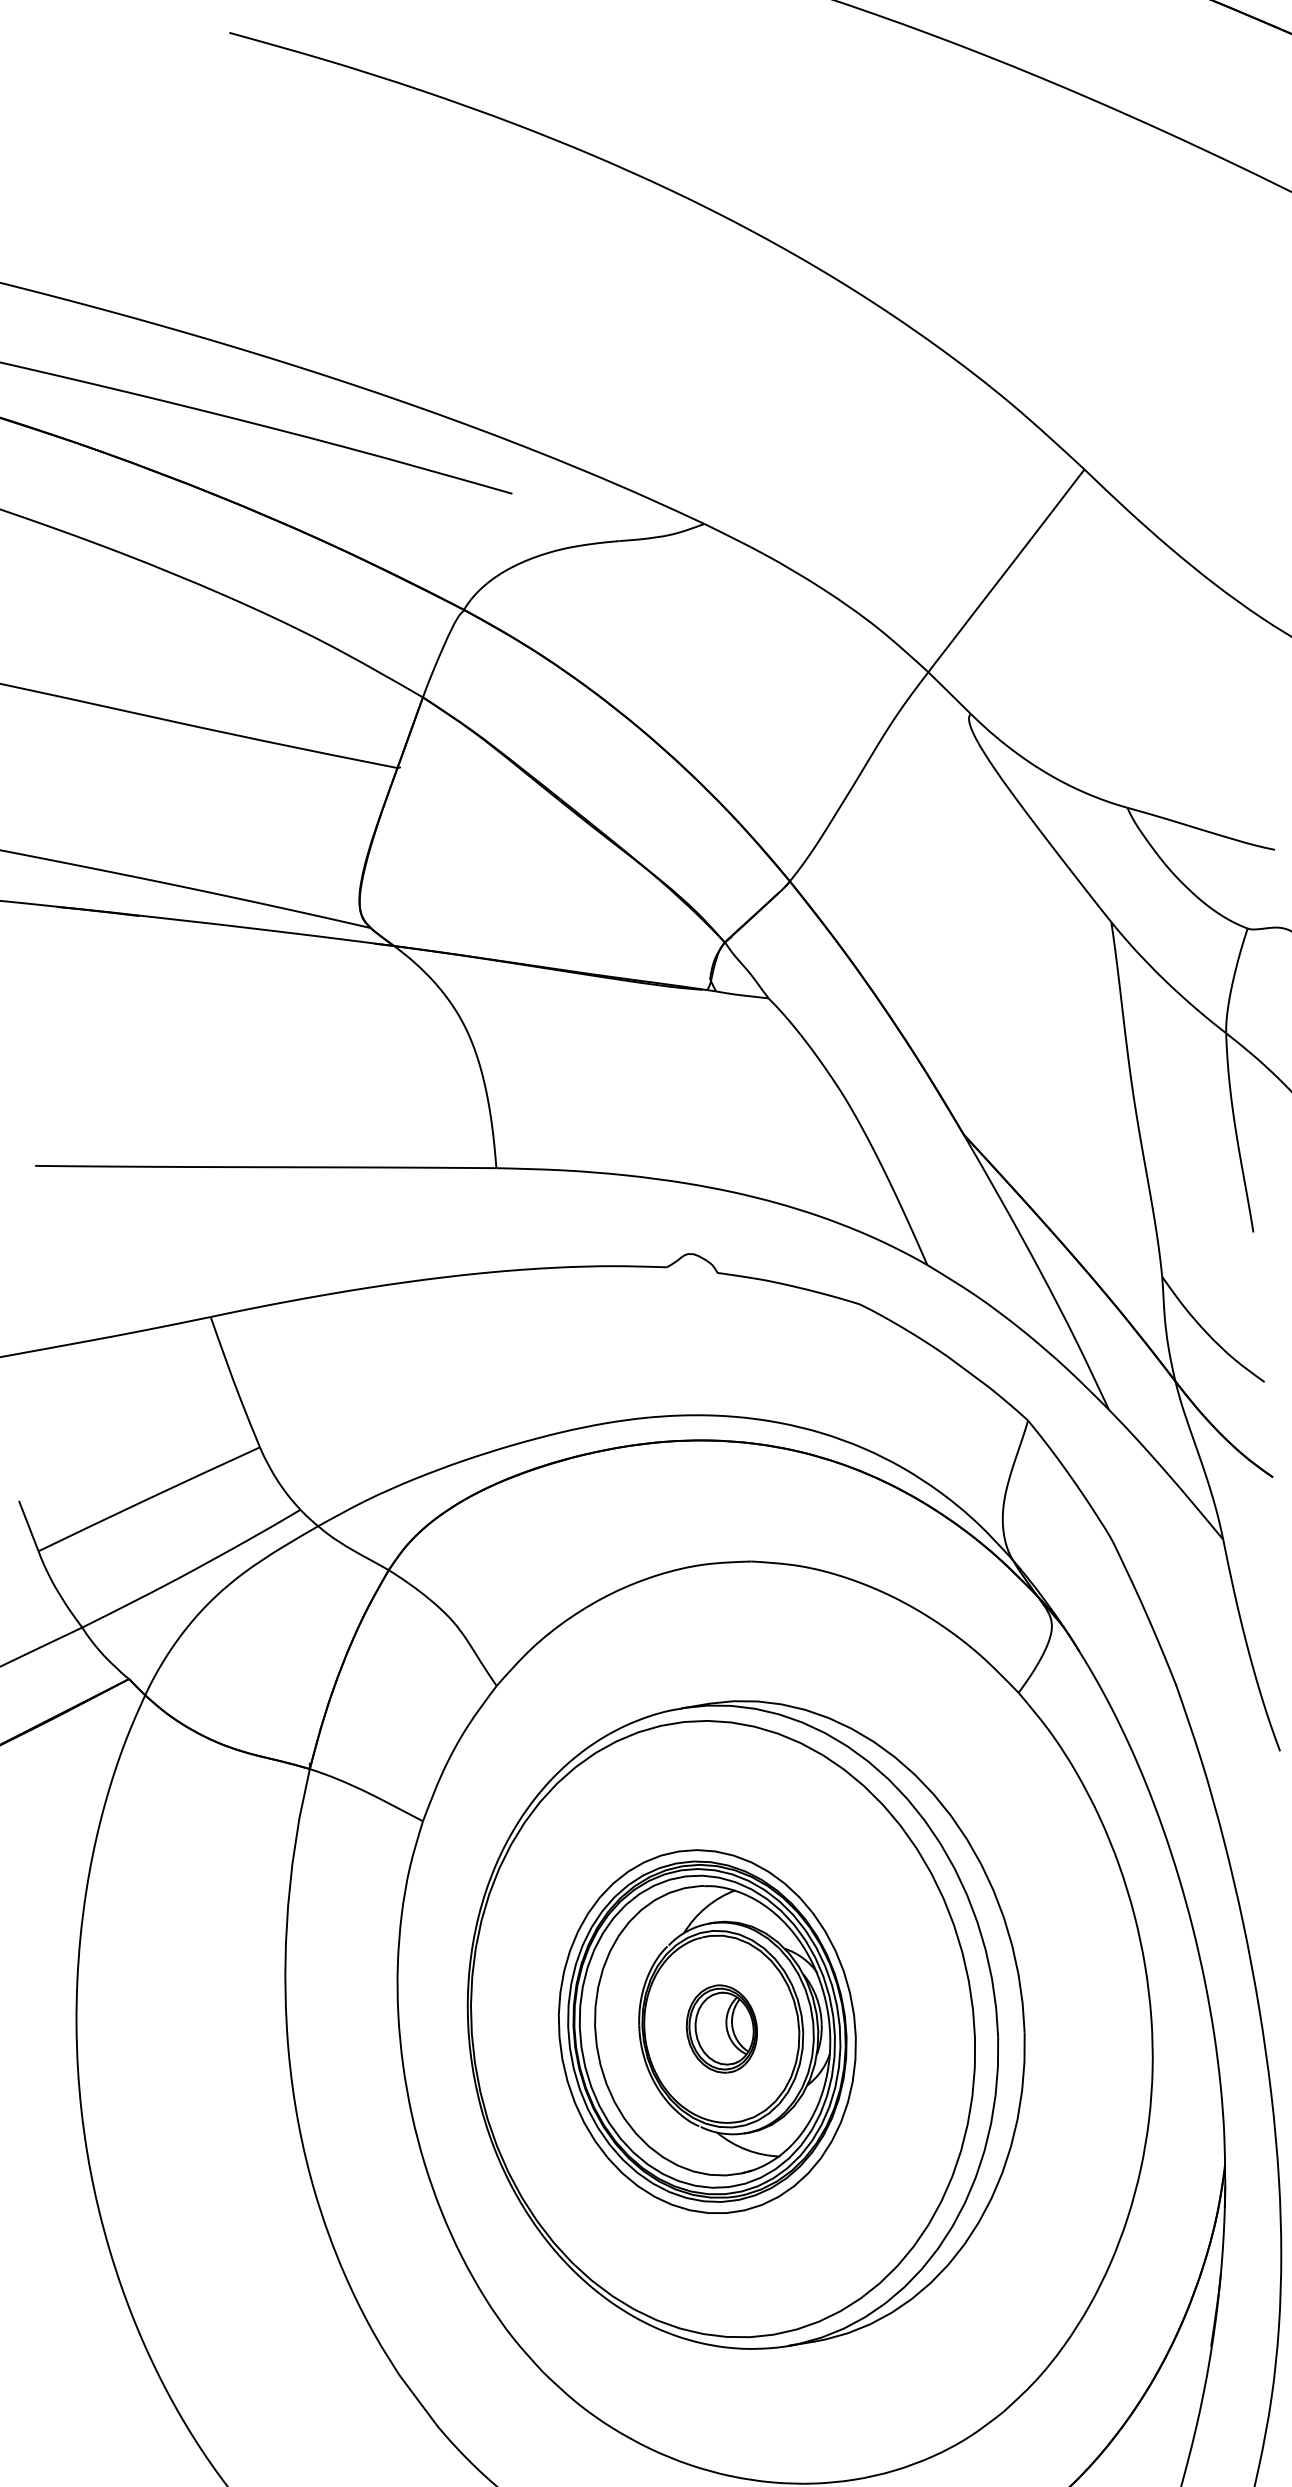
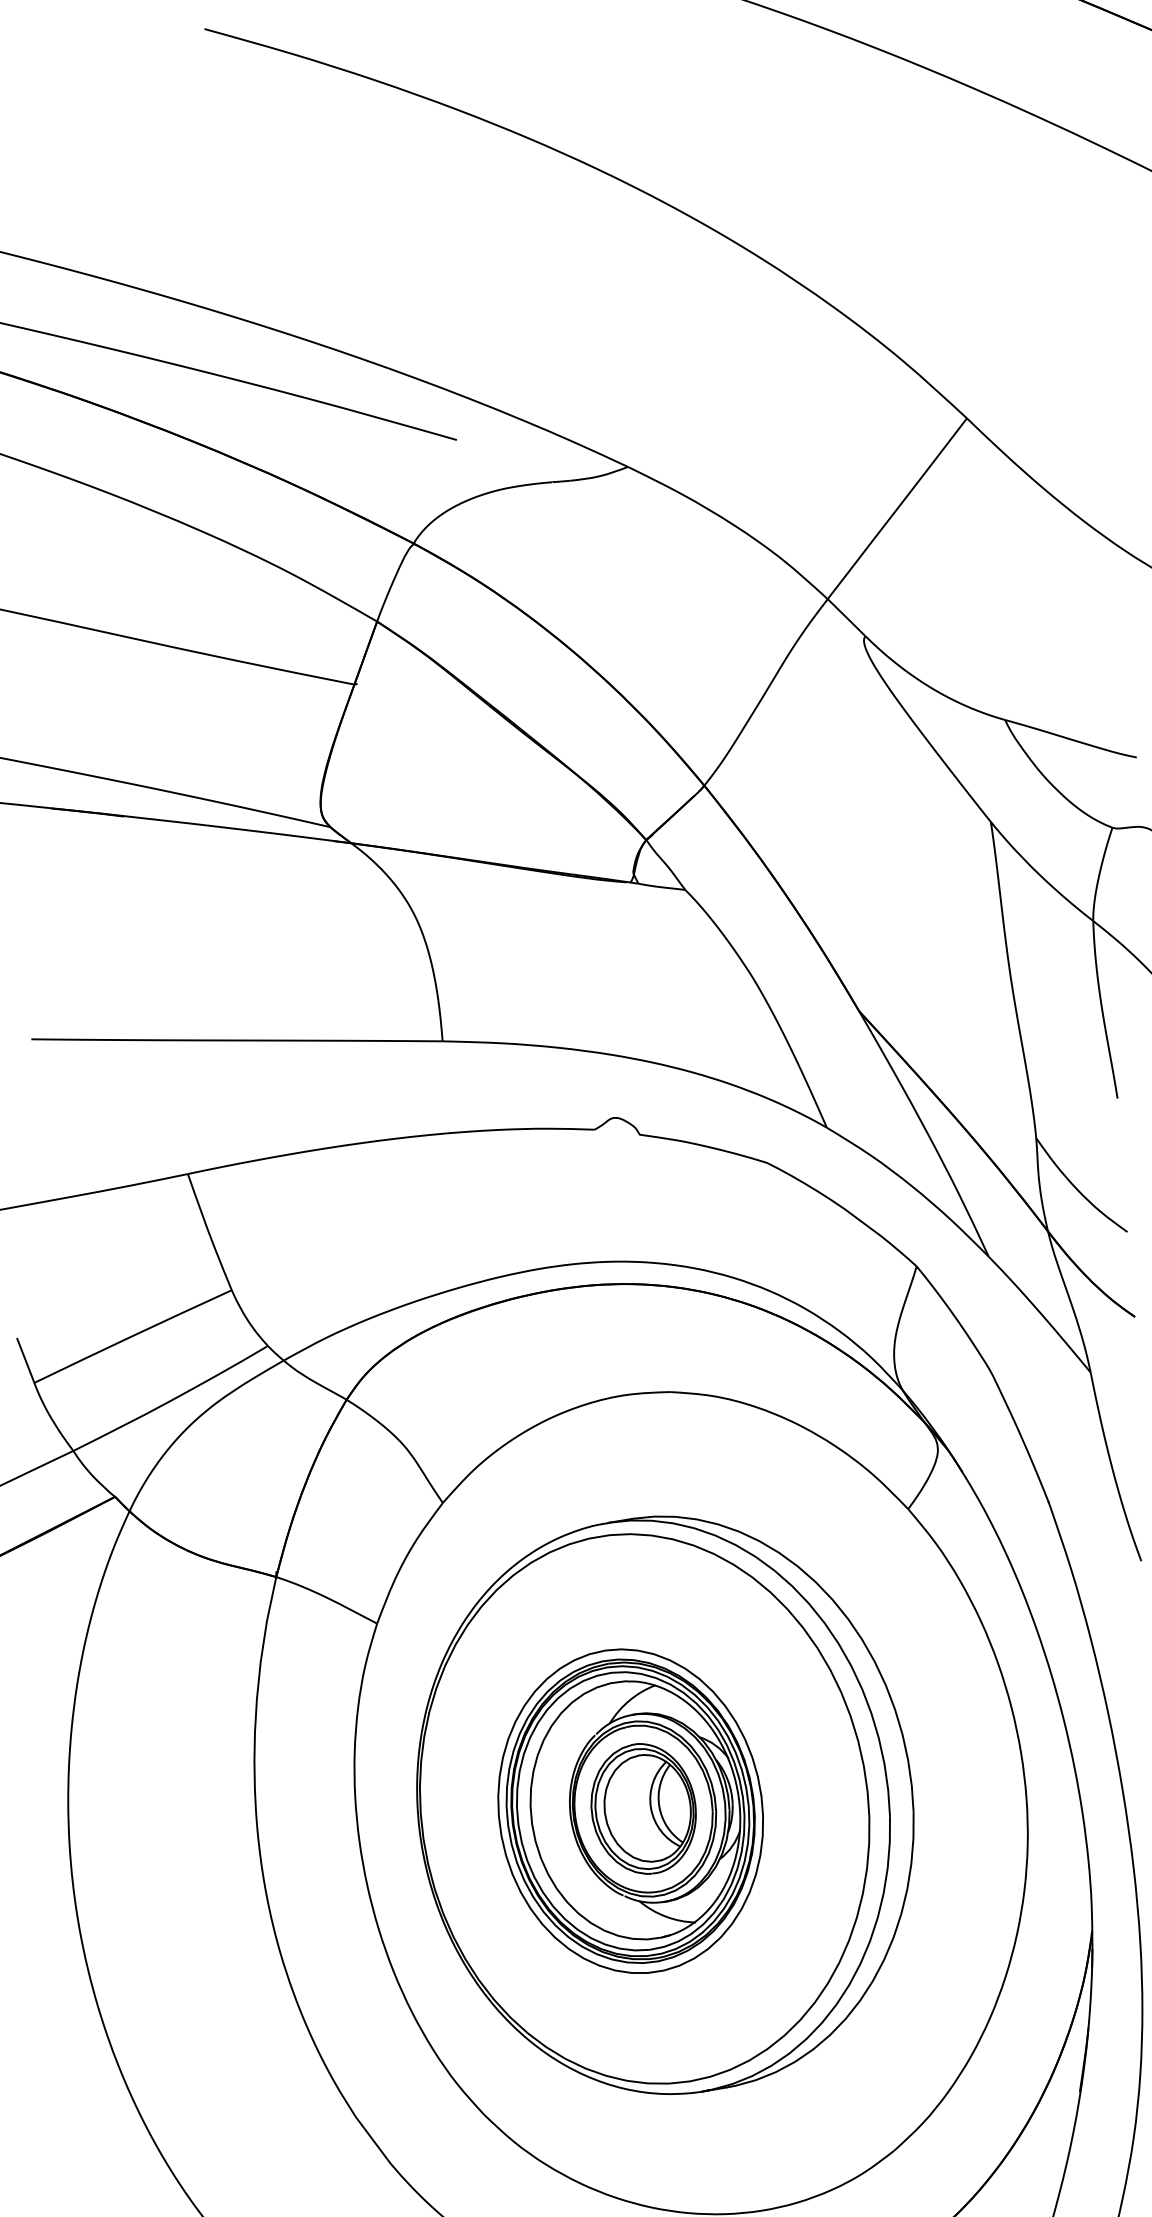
part: (721, 2028) -> (643, 1808), size x1.67

